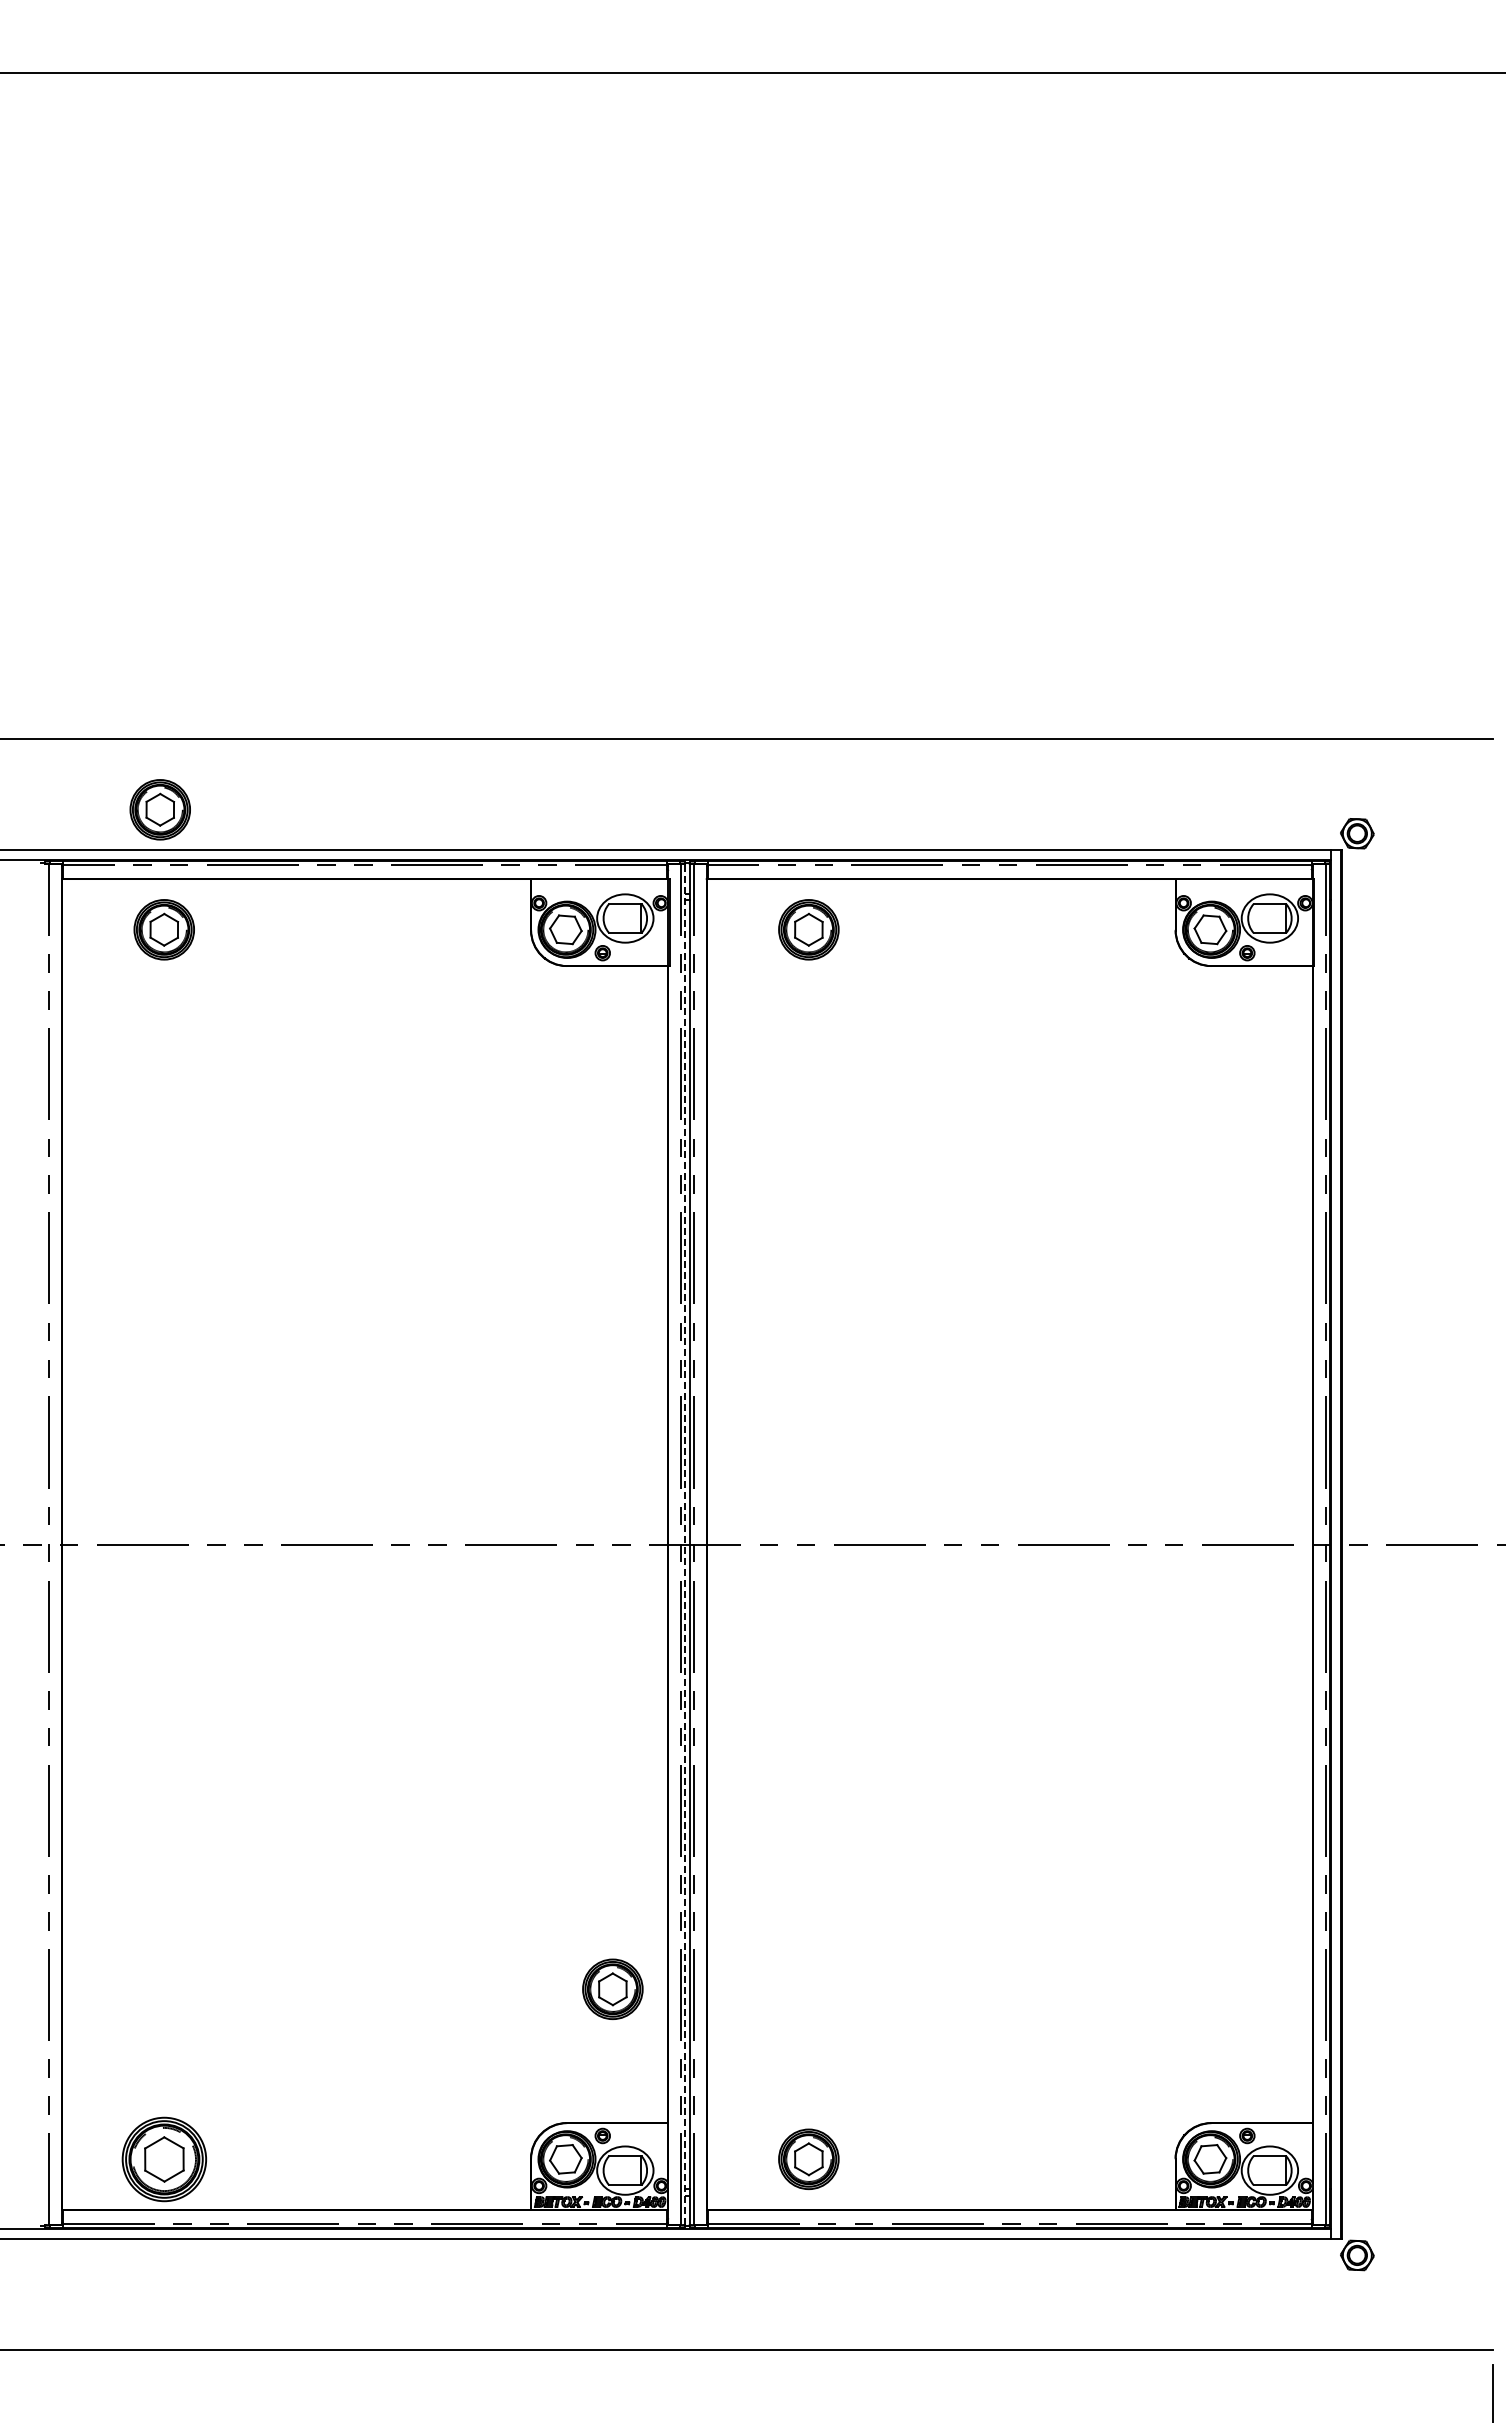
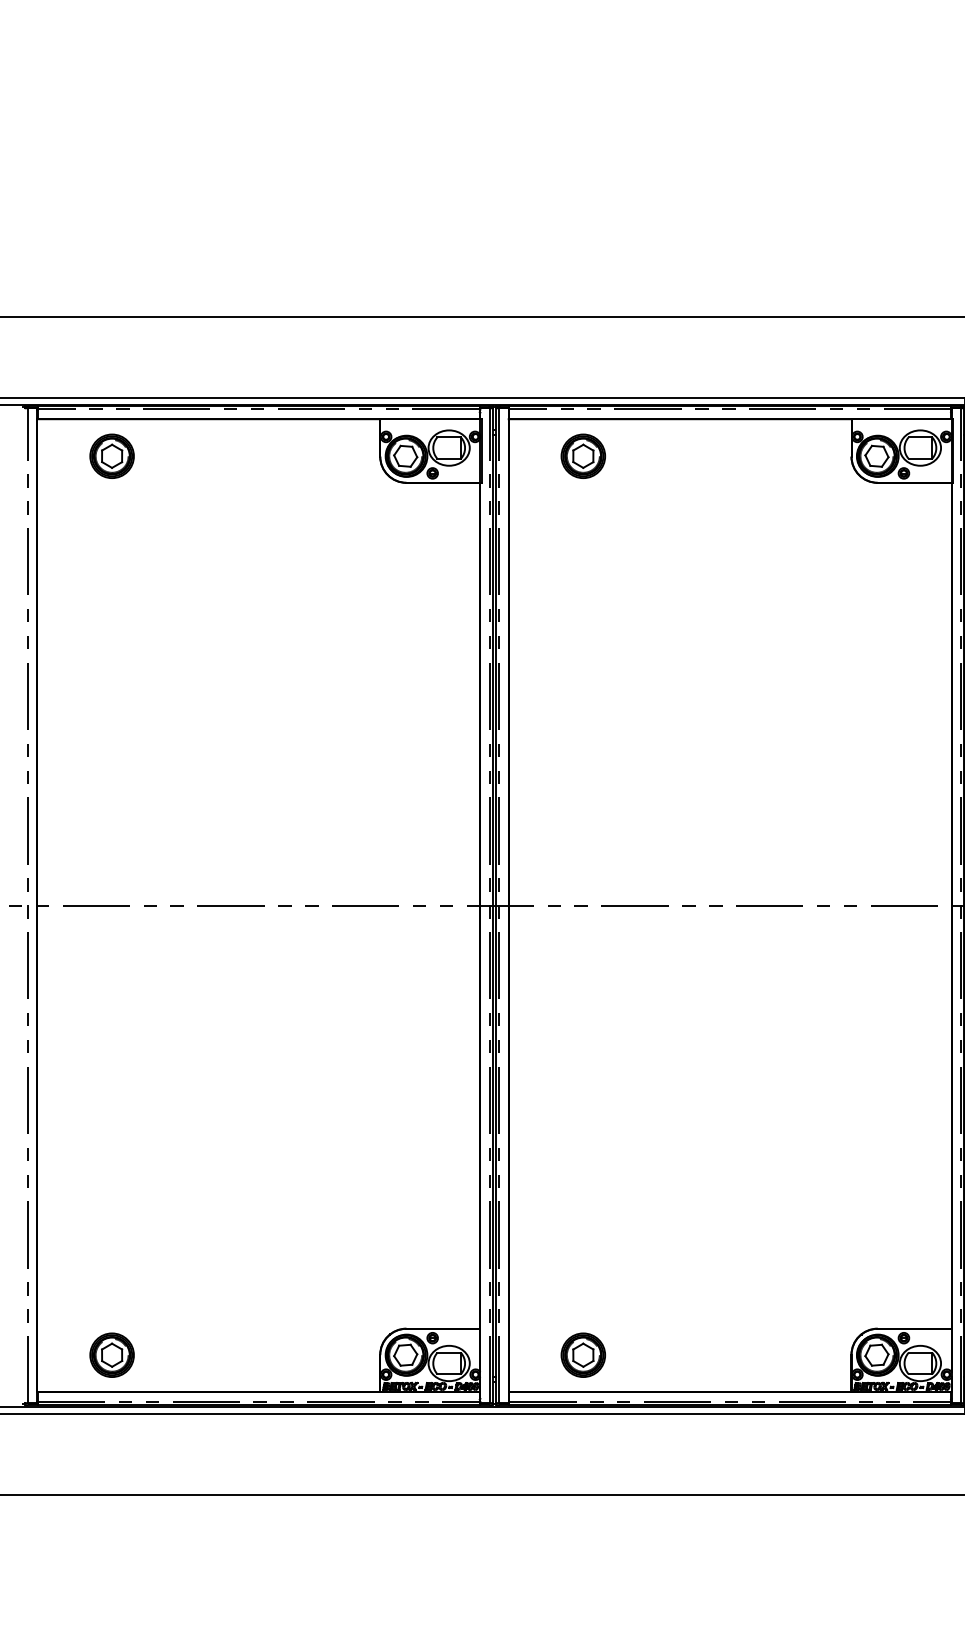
part: (159, 809) -> (108, 368), removed
line: (685, 1544) -> (493, 905), dashed -> solid
part: (612, 1988) -> (439, 1230), removed
part: (163, 2158) -> (111, 1354), size x0.71

